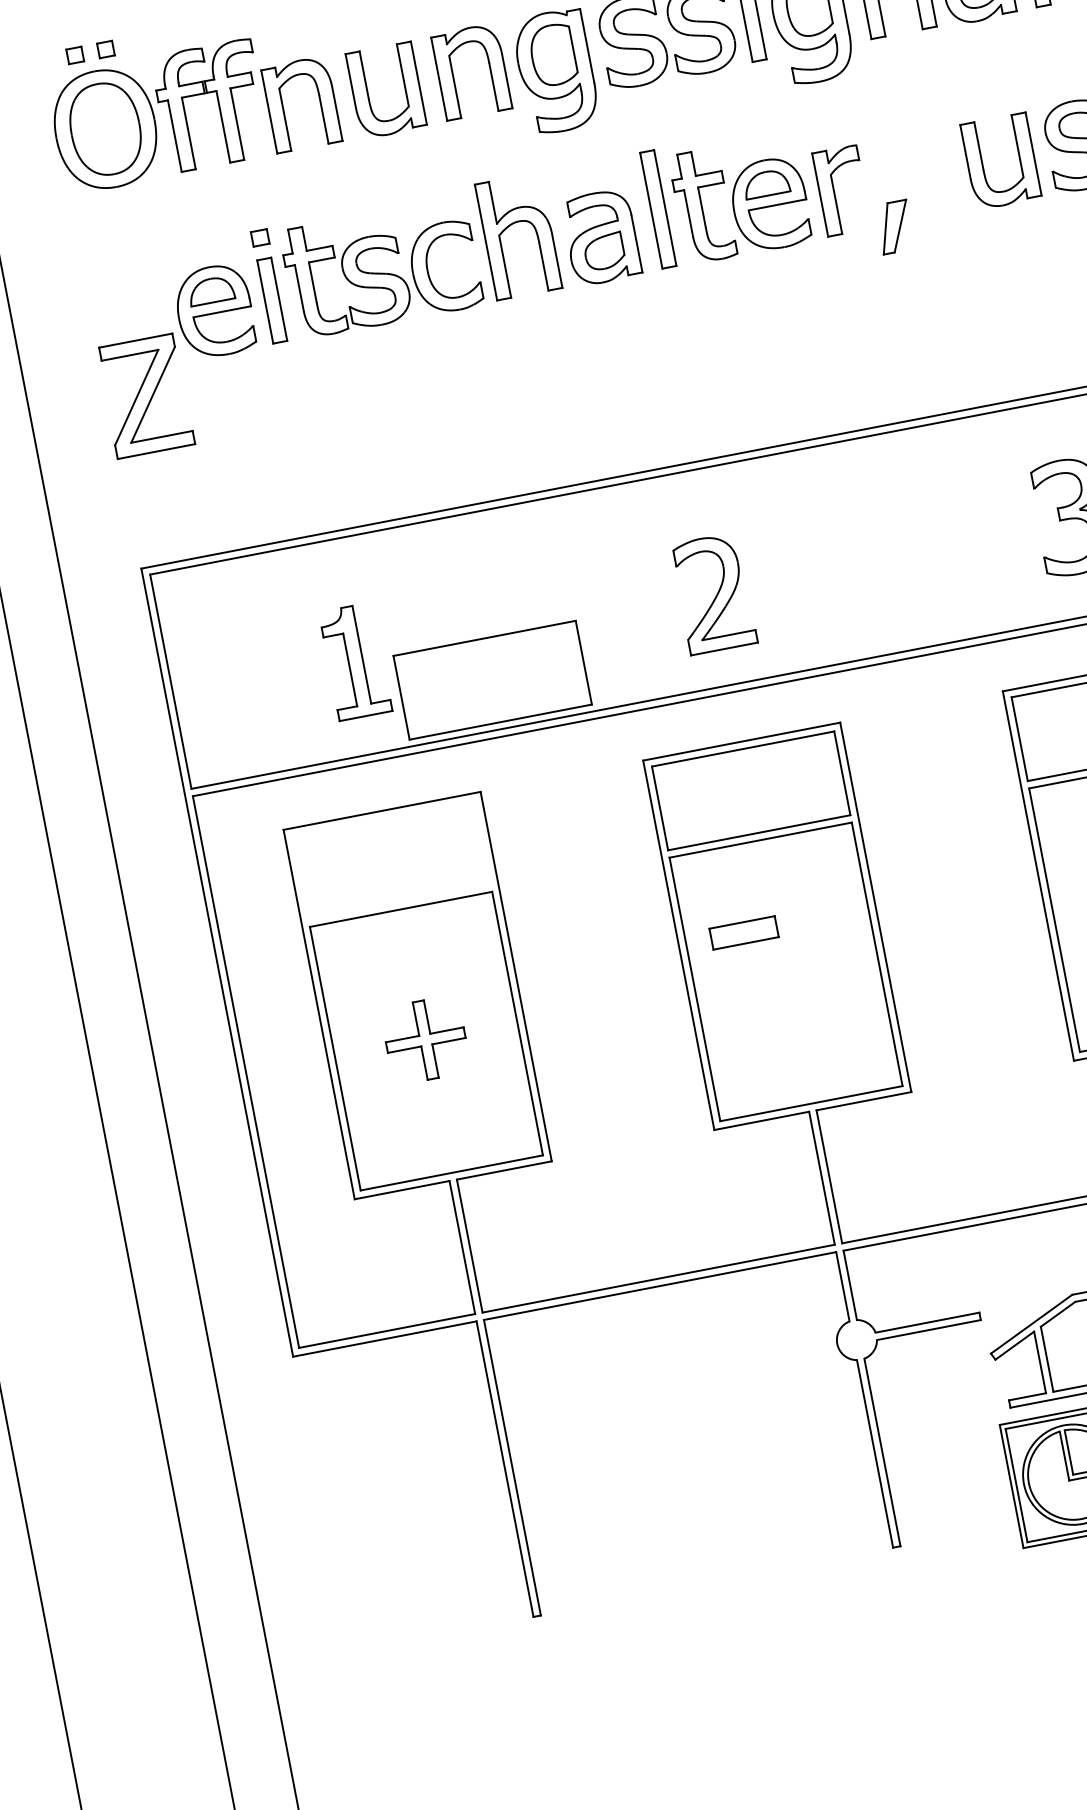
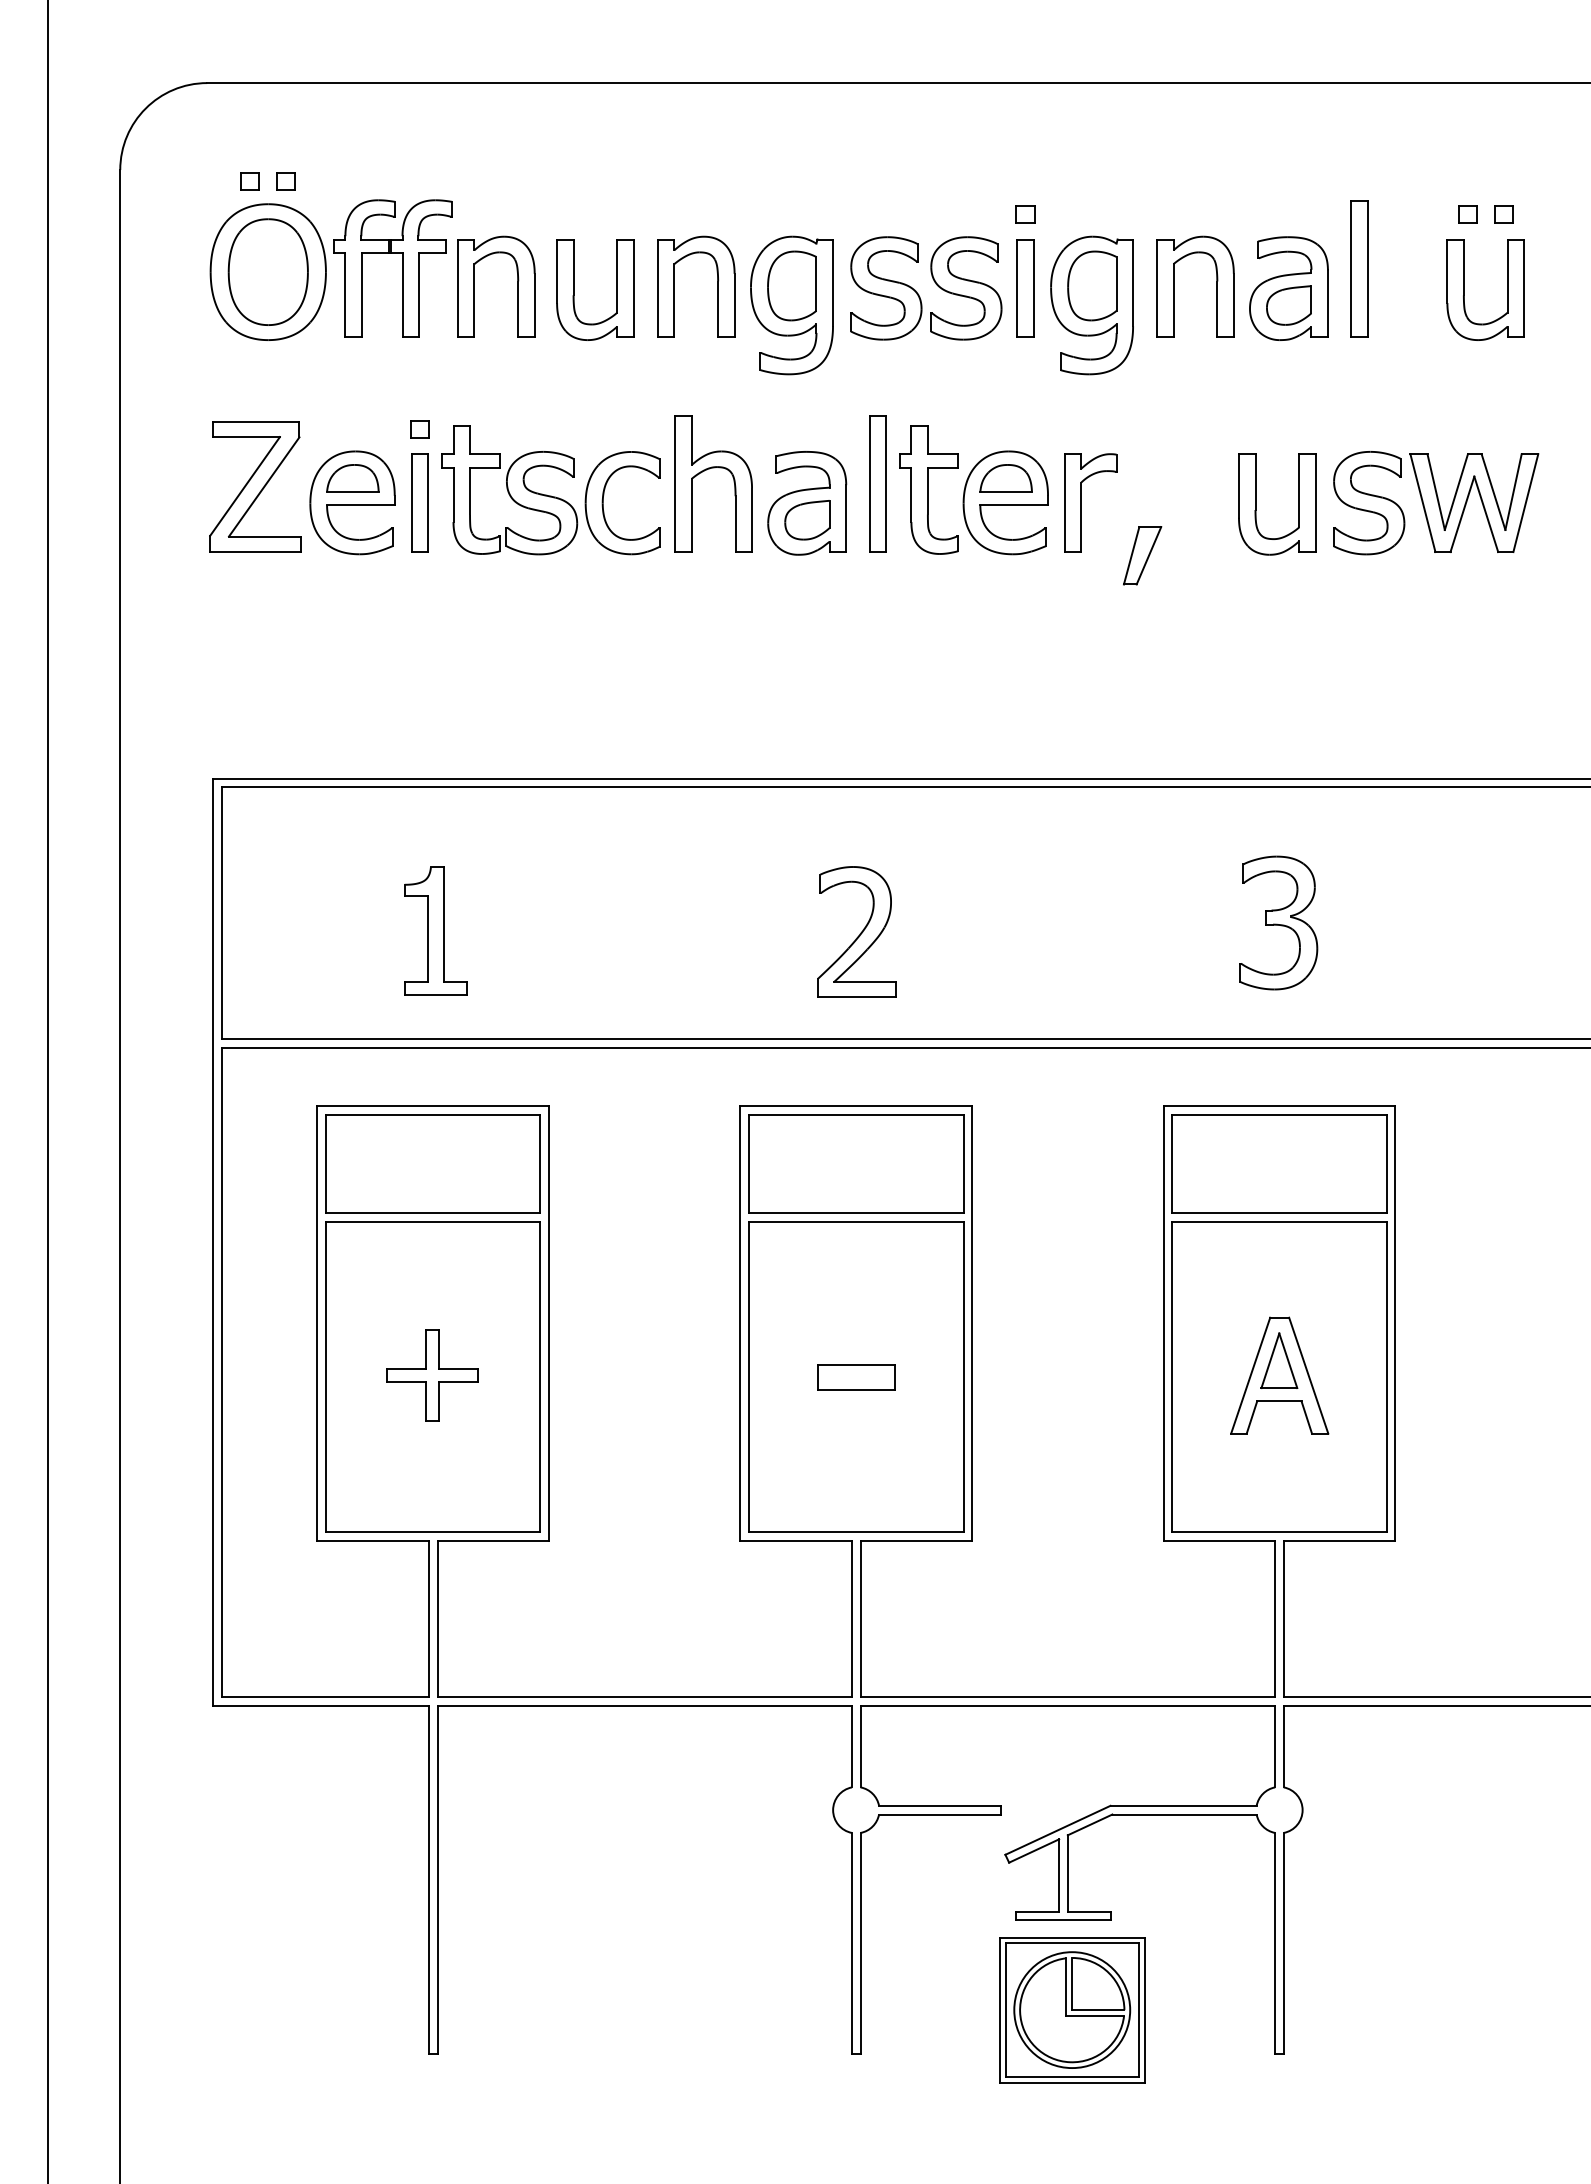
part: (145, 395) -> (255, 486), moved
part: (492, 679) -> (432, 1163), moved
part: (744, 932) -> (856, 1377), moved

